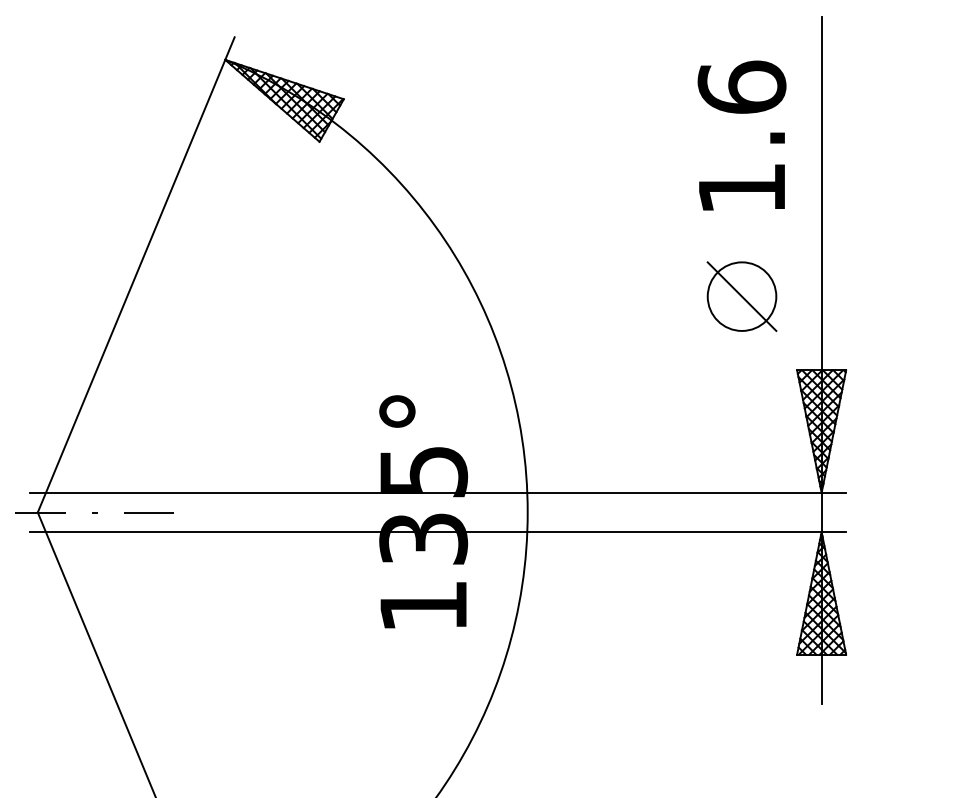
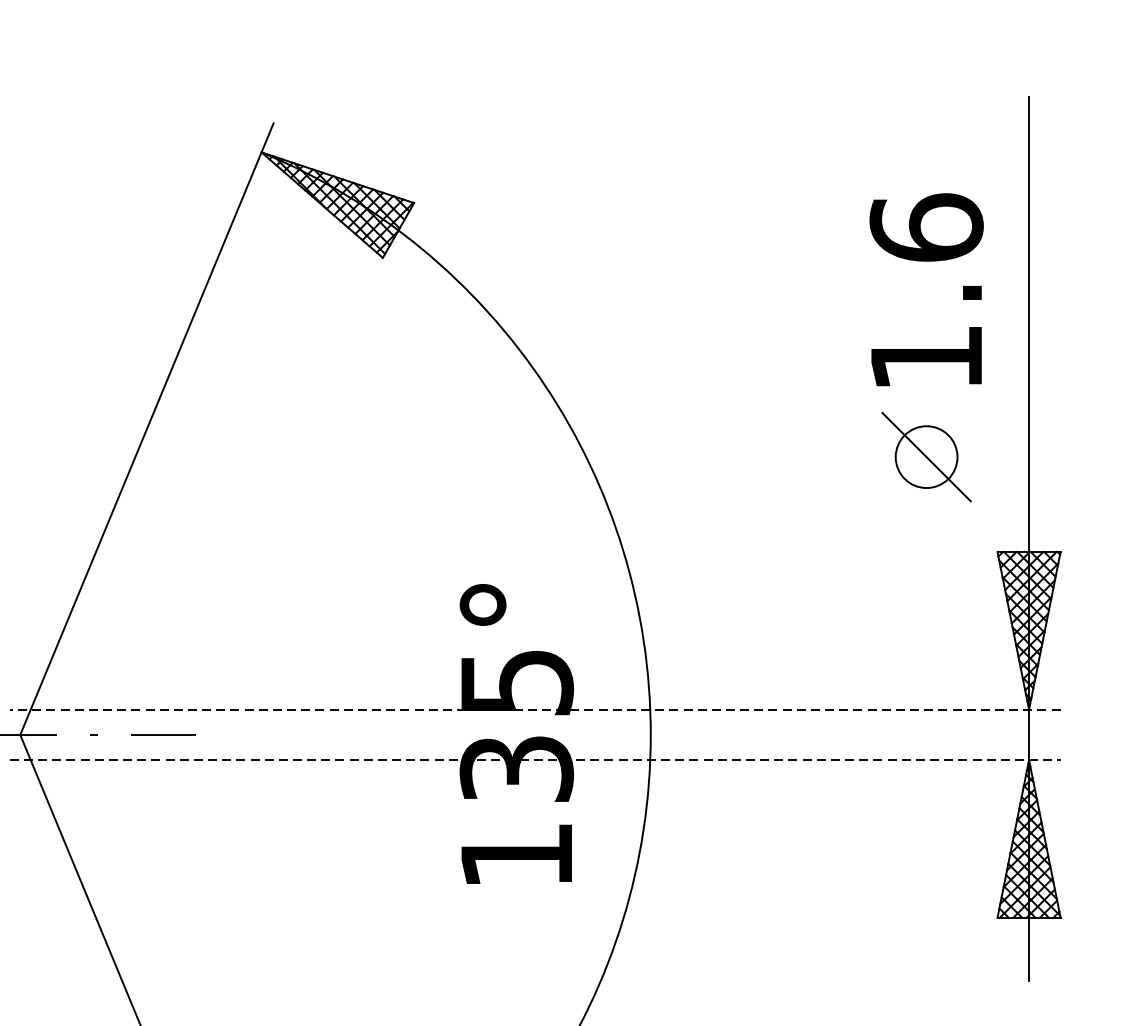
text: (741, 135) -> (925, 289), moved
circle: (741, 296) -> (925, 456), size x0.7
line: (437, 492) -> (534, 709), solid -> dashed
line: (438, 532) -> (535, 760), solid -> dashed

